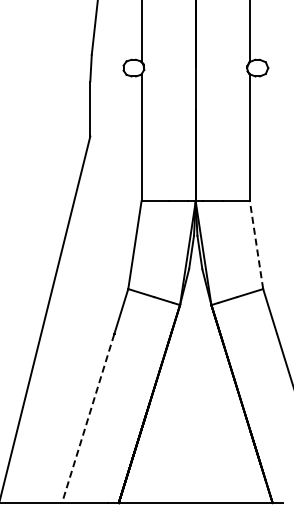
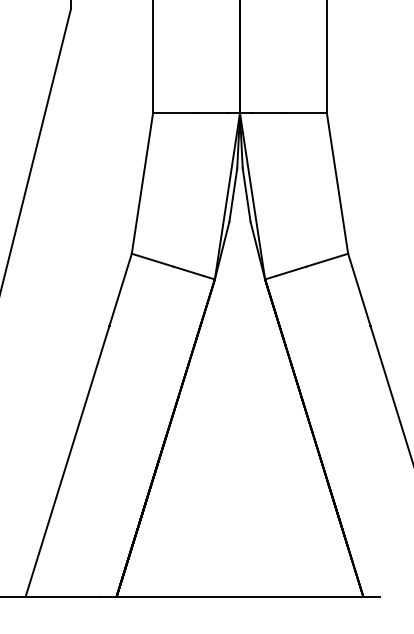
line: (256, 244) -> (337, 182), dashed -> solid
line: (88, 419) -> (68, 462), dashed -> solid

